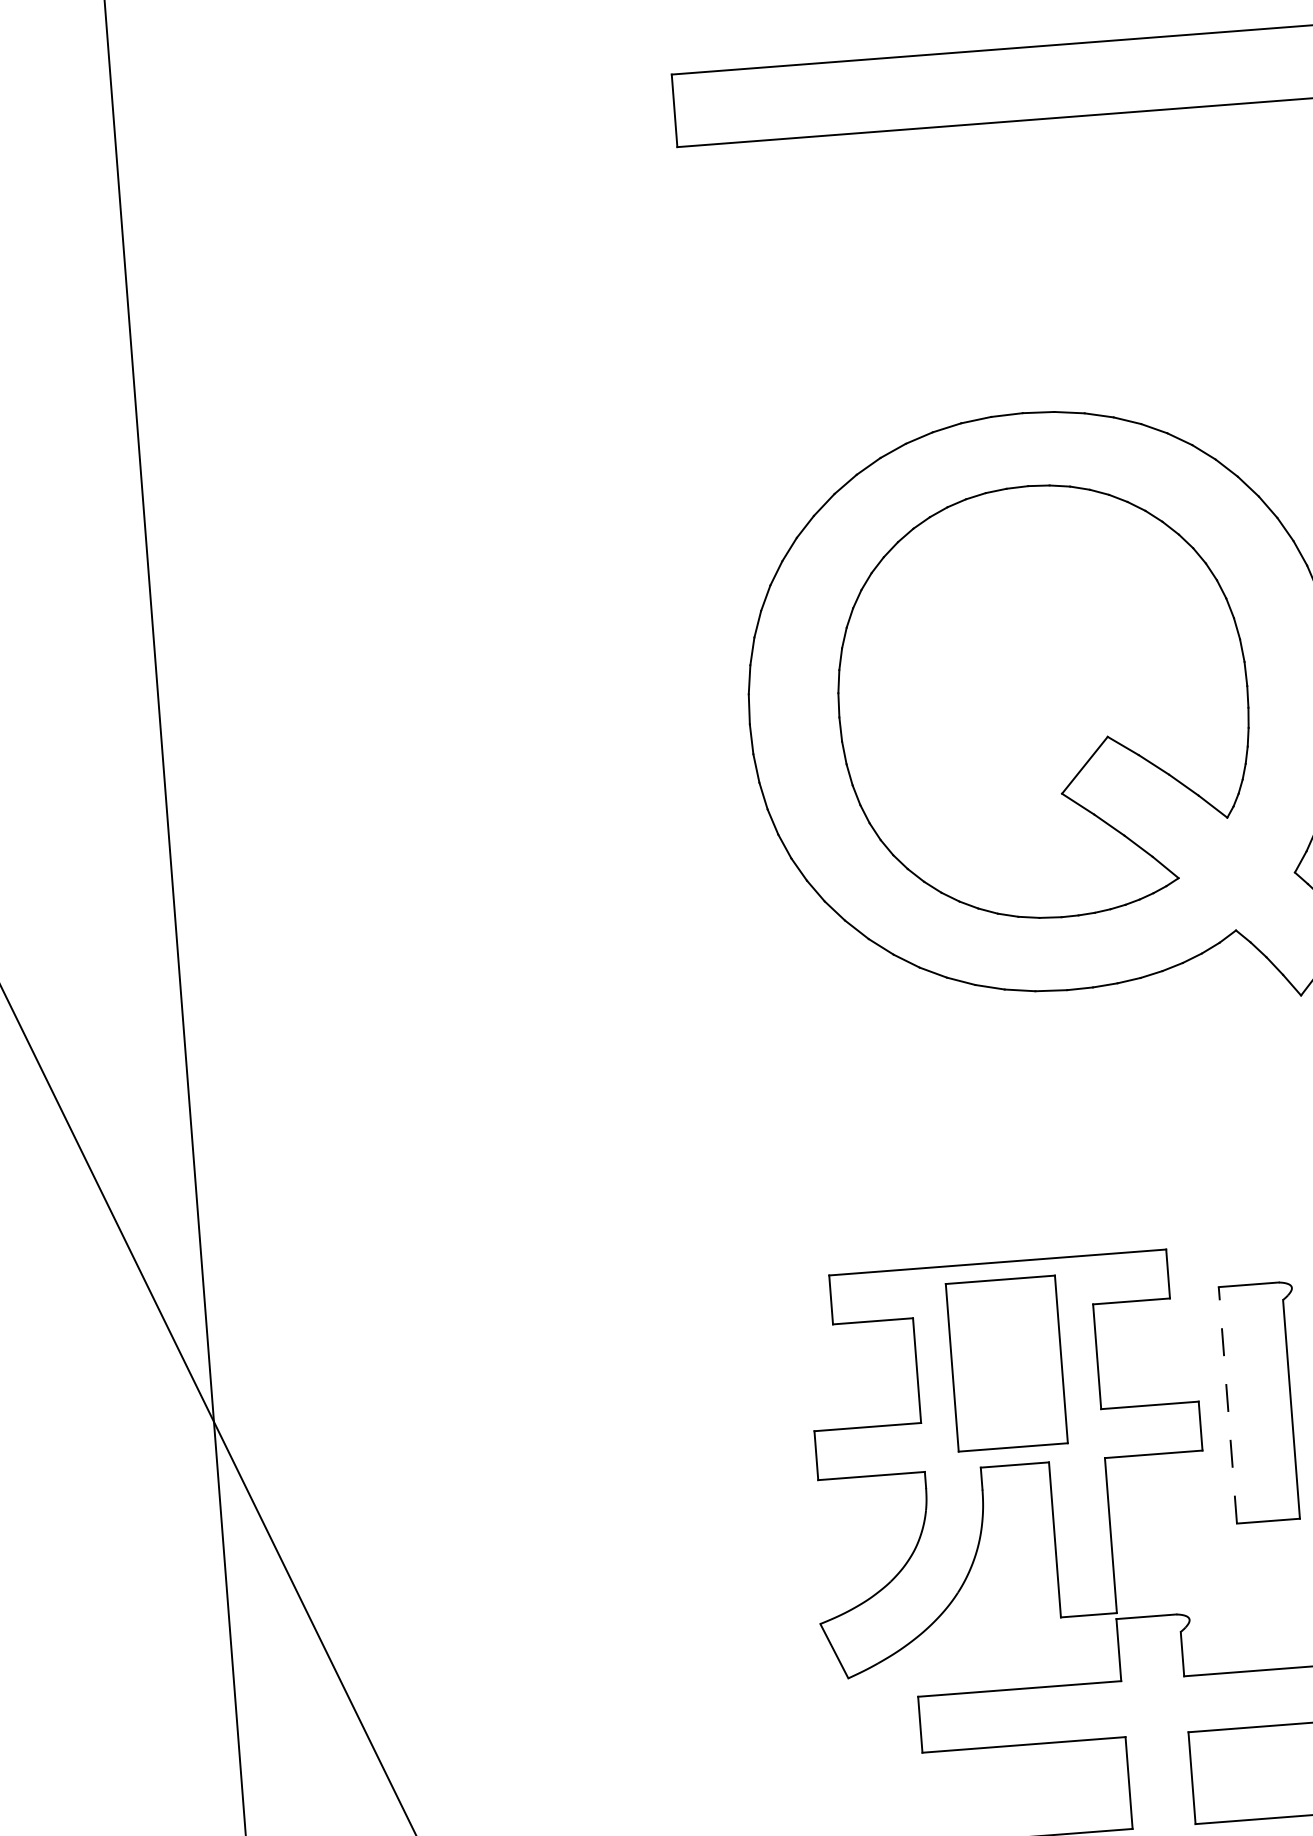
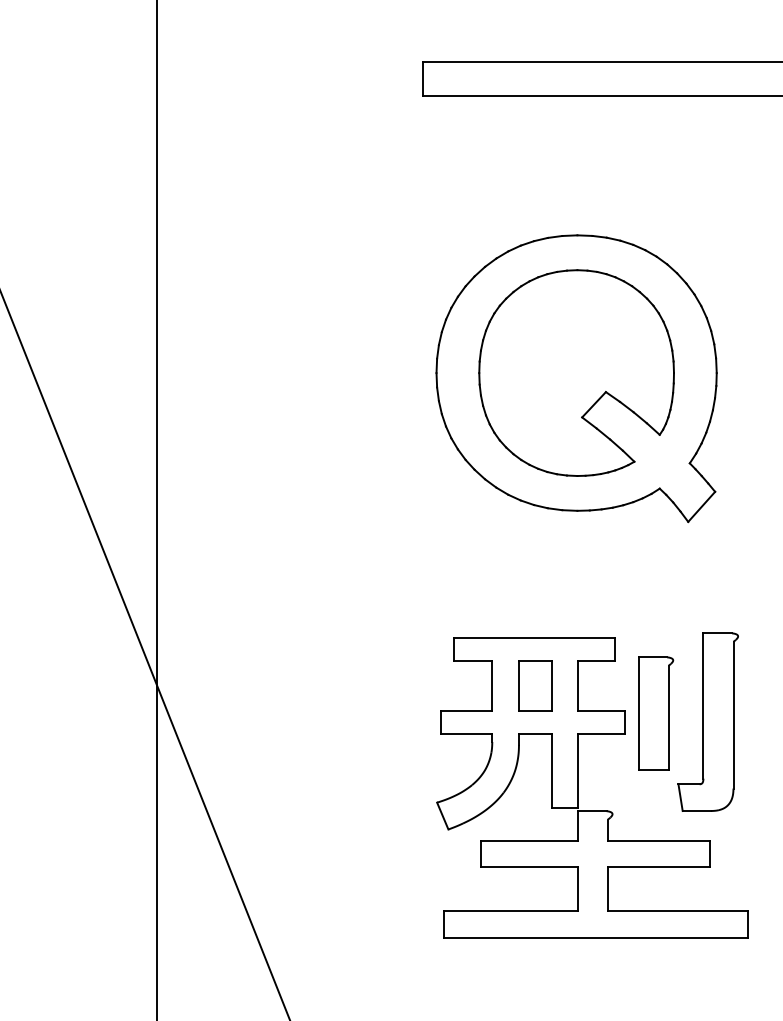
part: (1007, 1362) -> (535, 685), size x0.62
line: (1227, 1404) -> (638, 713), dashed -> solid

